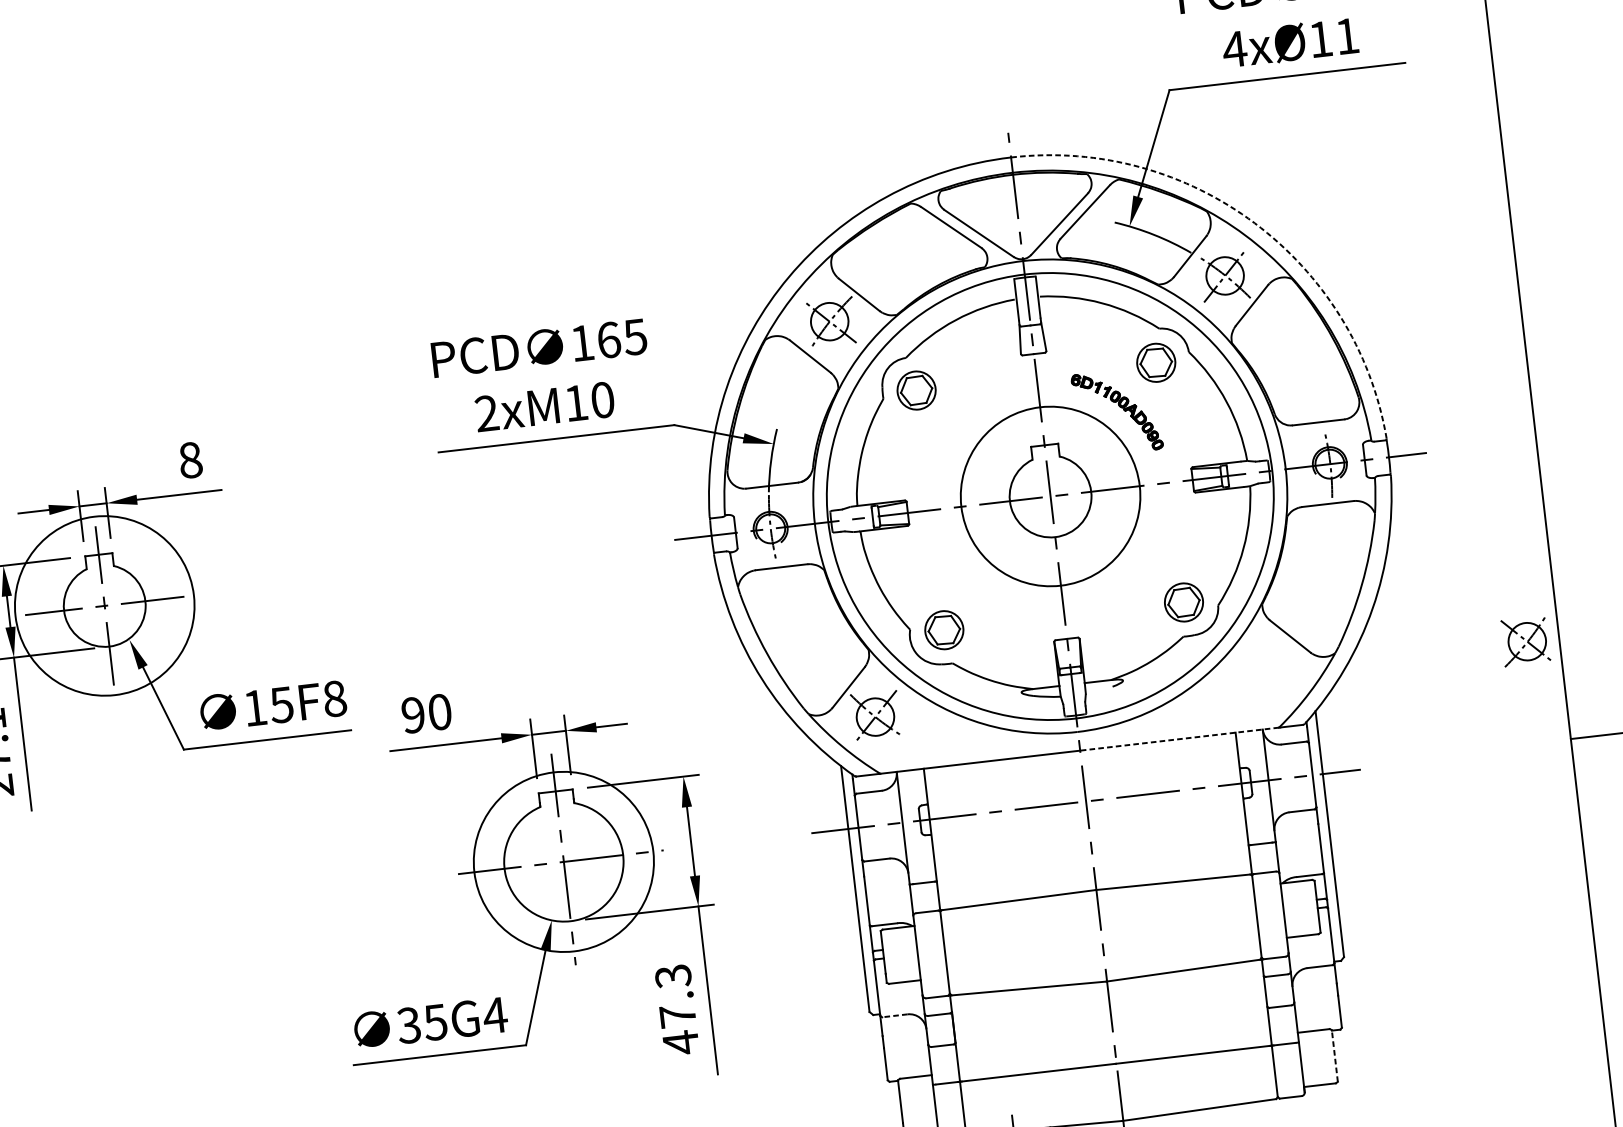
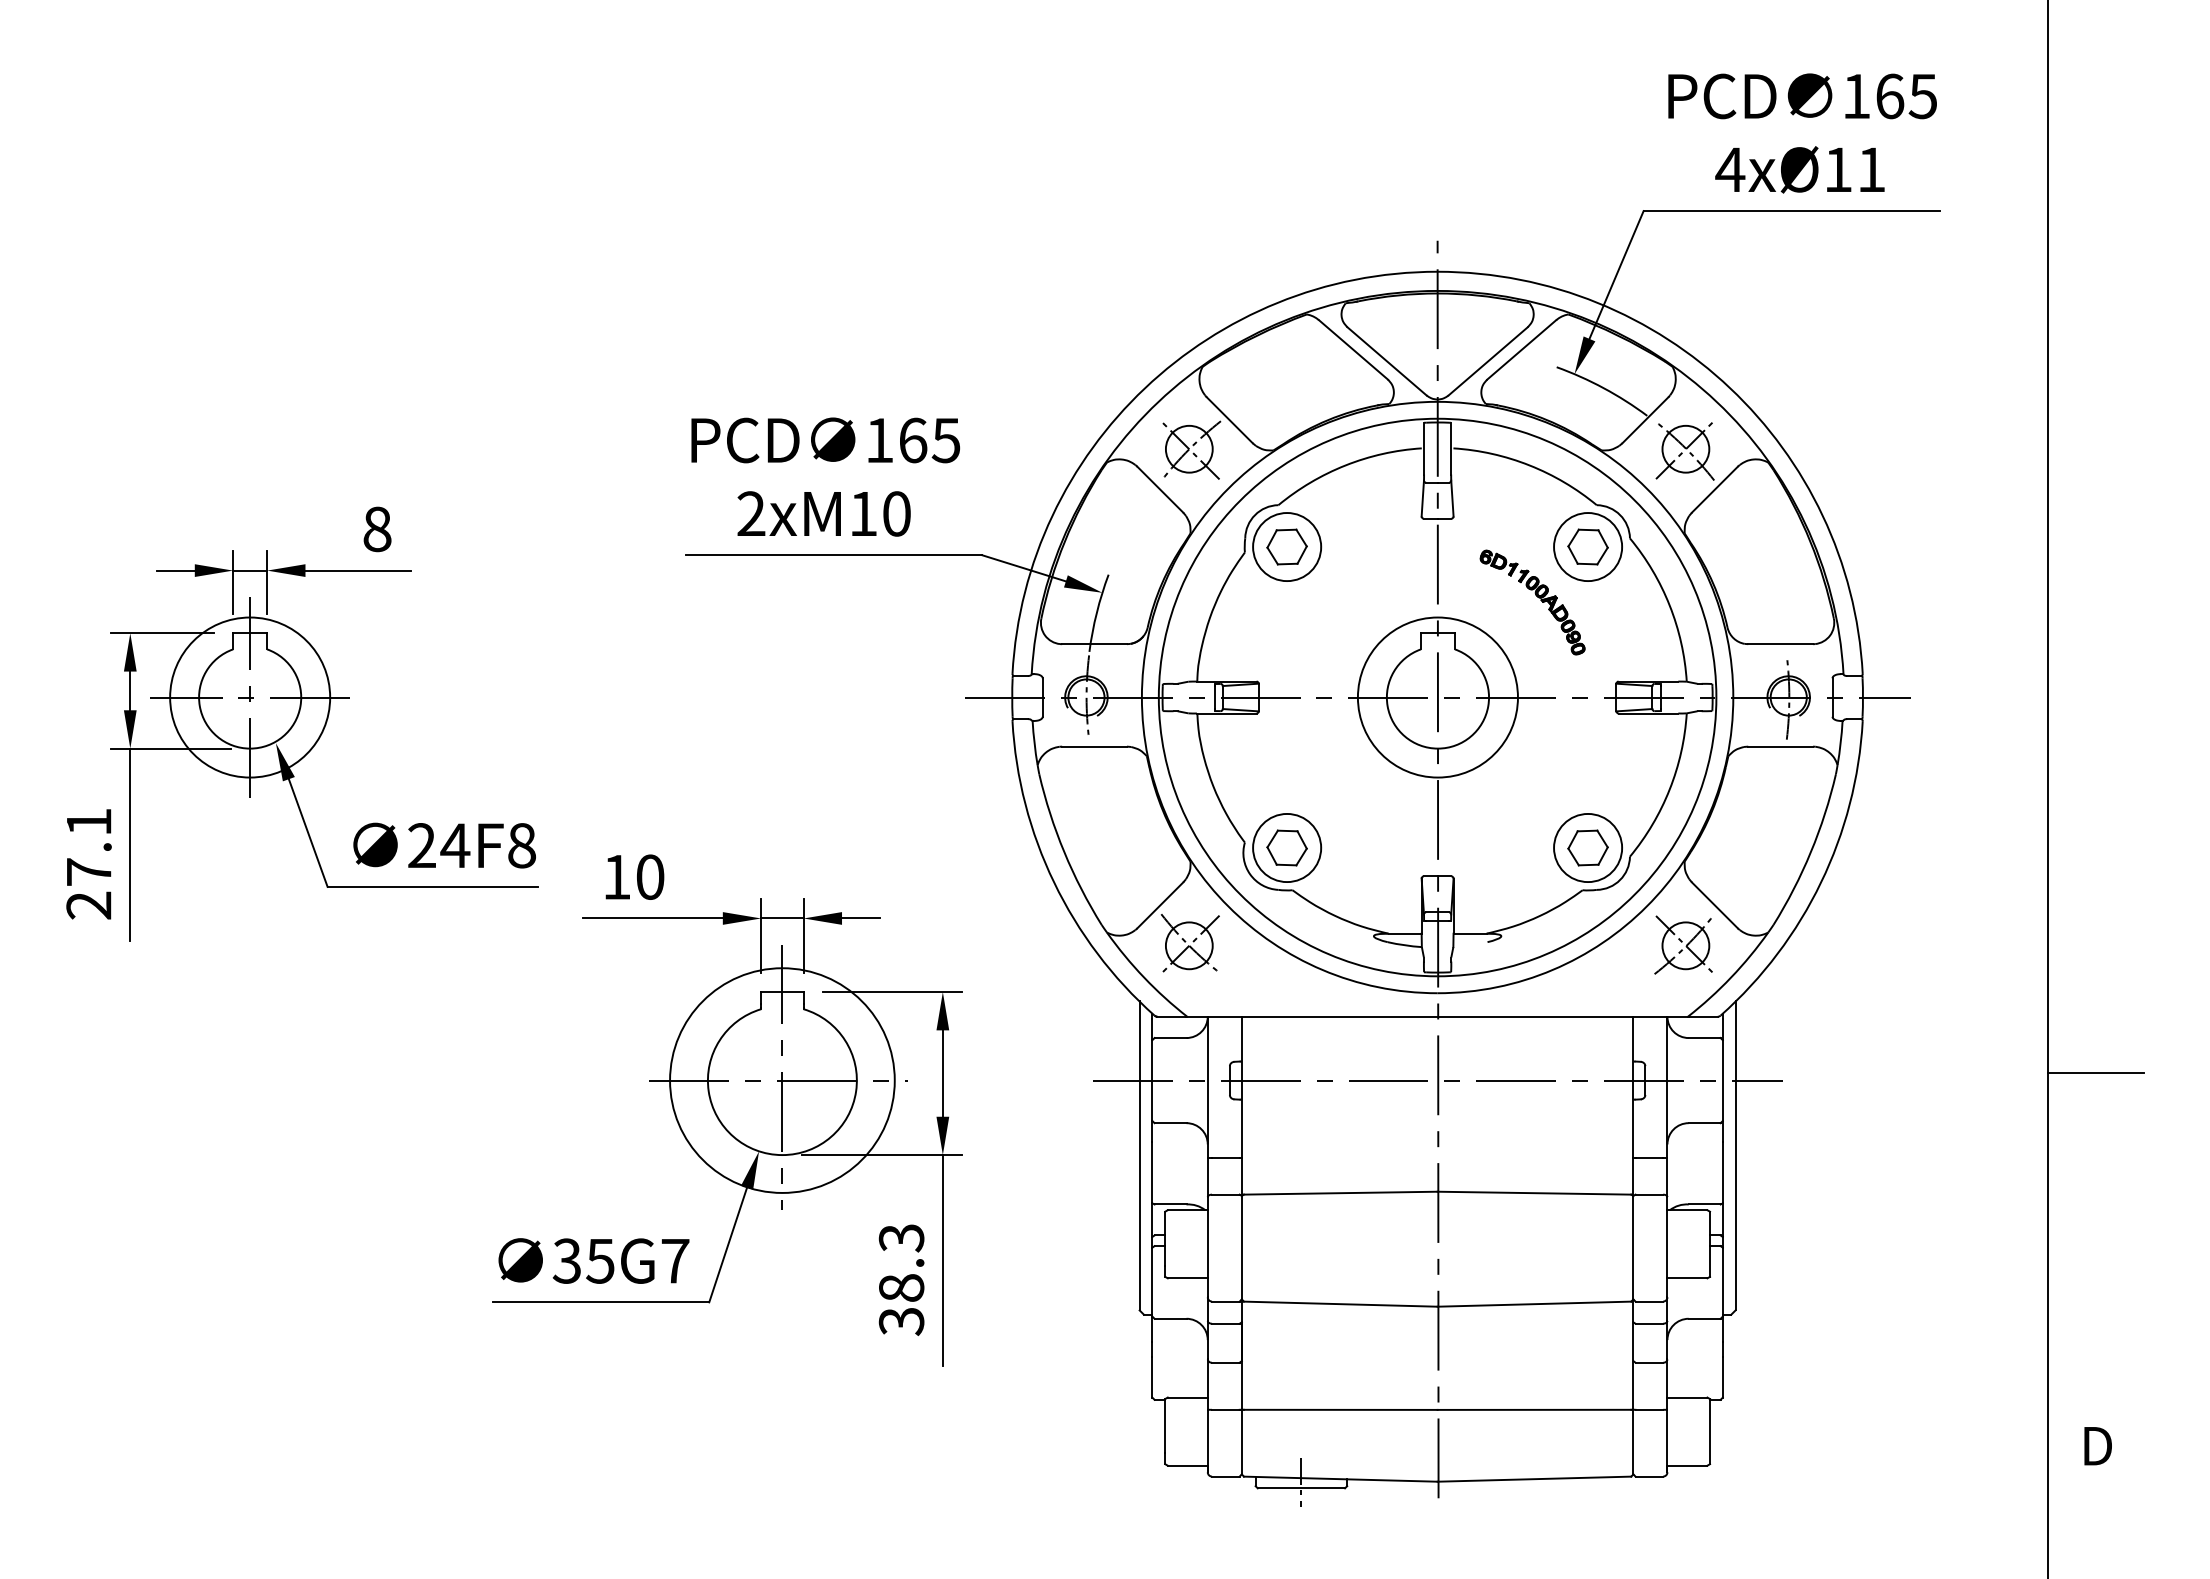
arc: (1255, 223) -> (1730, 388), dashed -> solid
circle: (1156, 363) -> (1588, 547), size x1.43
circle: (916, 390) -> (1287, 547), size x1.43
circle: (1050, 496) -> (1437, 697), size x0.71
circle: (1184, 602) -> (1588, 847), size x1.43
circle: (105, 605) -> (250, 697), size x0.71
circle: (944, 629) -> (1287, 847), size x1.43
part: (1525, 640) -> (1683, 944), moved
text: (269, 706) -> (439, 845), 15F8 -> 24F8
text: (412, 714) -> (616, 876), 90 -> 10
line: (1179, 739) -> (1562, 1016), dashed -> solid
text: (495, 1015) -> (675, 1261), 35G4 -> 35G7
line: (894, 1015) -> (1170, 1318), dashed -> solid
text: (679, 1030) -> (901, 1305), 47.3 -> 38.3
line: (1335, 1055) -> (1710, 1431), dashed -> solid

